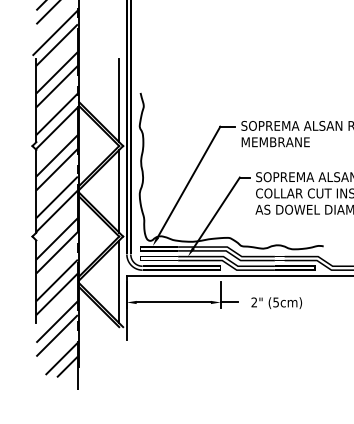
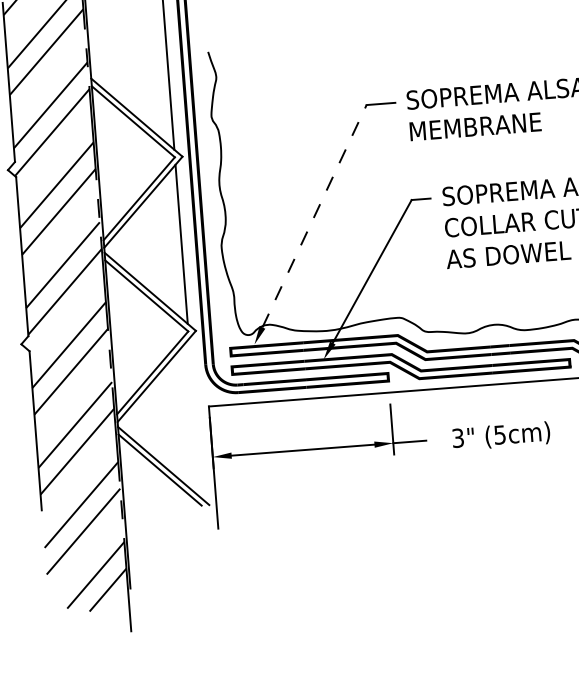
line: (189, 182) -> (315, 216), solid -> dashed
line: (119, 281) -> (195, 417), removed
text: (254, 302) -> (458, 438), 2" -> 3"

